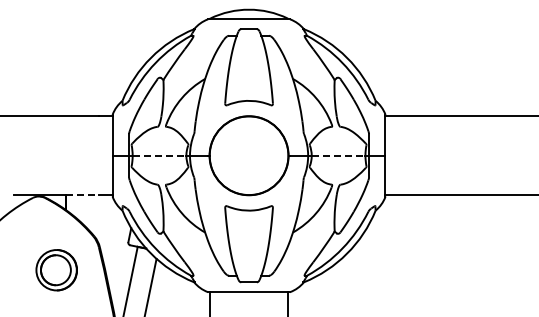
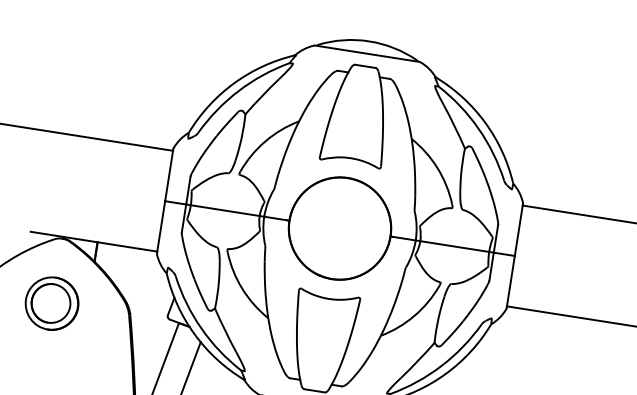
line: (159, 155) -> (225, 210), dashed -> solid
line: (338, 155) -> (454, 246), dashed -> solid
line: (83, 195) -> (119, 246), dashed -> solid
part: (56, 270) -> (51, 303), moved

